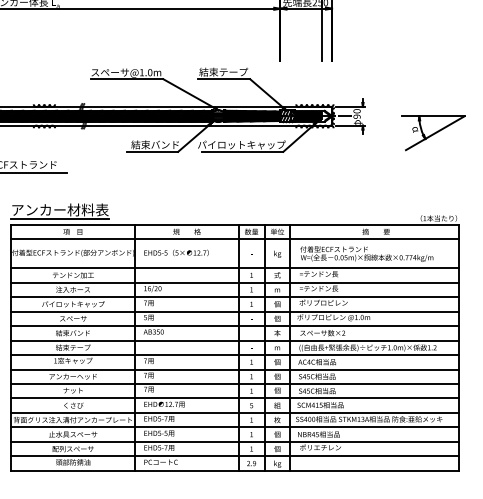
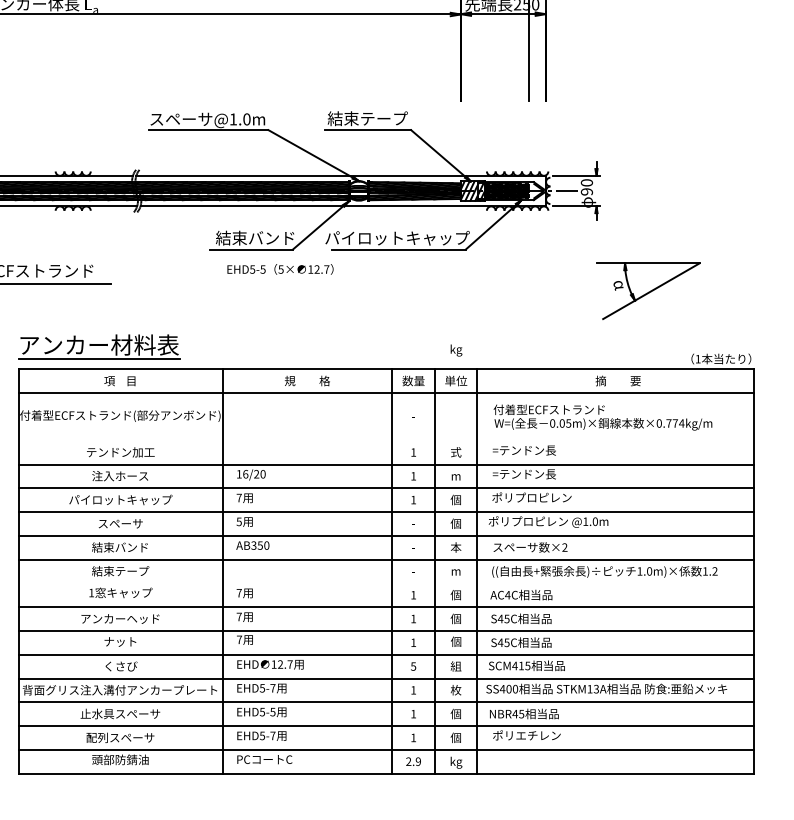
part: (433, 133) -> (648, 291), moved
text: (176, 252) -> (280, 268), moved
text: (277, 253) -> (456, 349), moved
line: (234, 268) -> (385, 441), removed
line: (234, 355) -> (385, 584), removed

